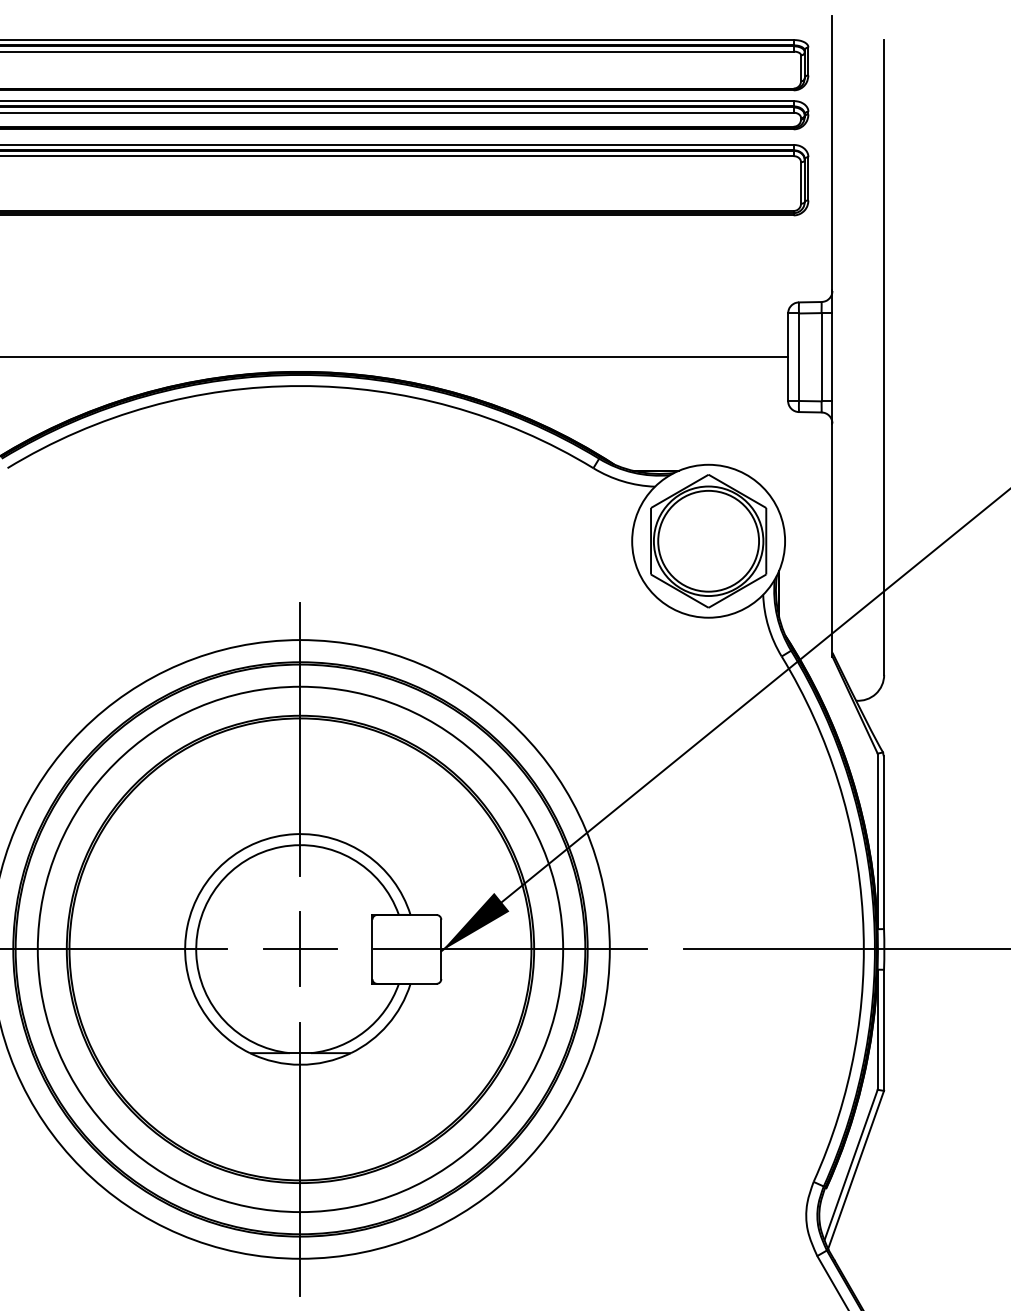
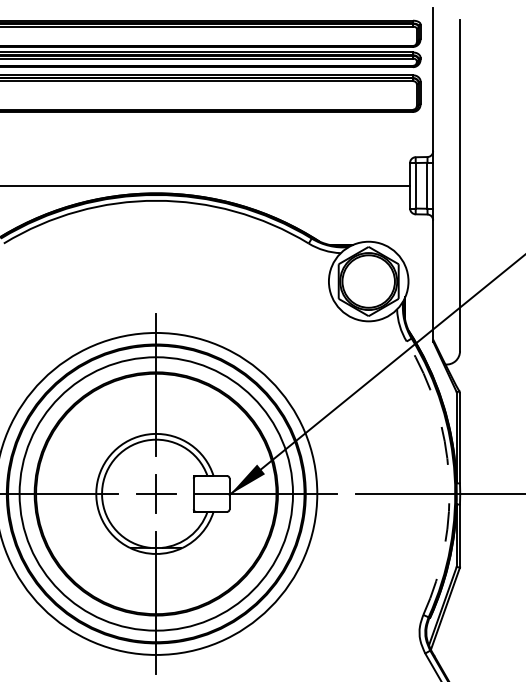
arc: (861, 915) -> (448, 476), solid -> dashed

